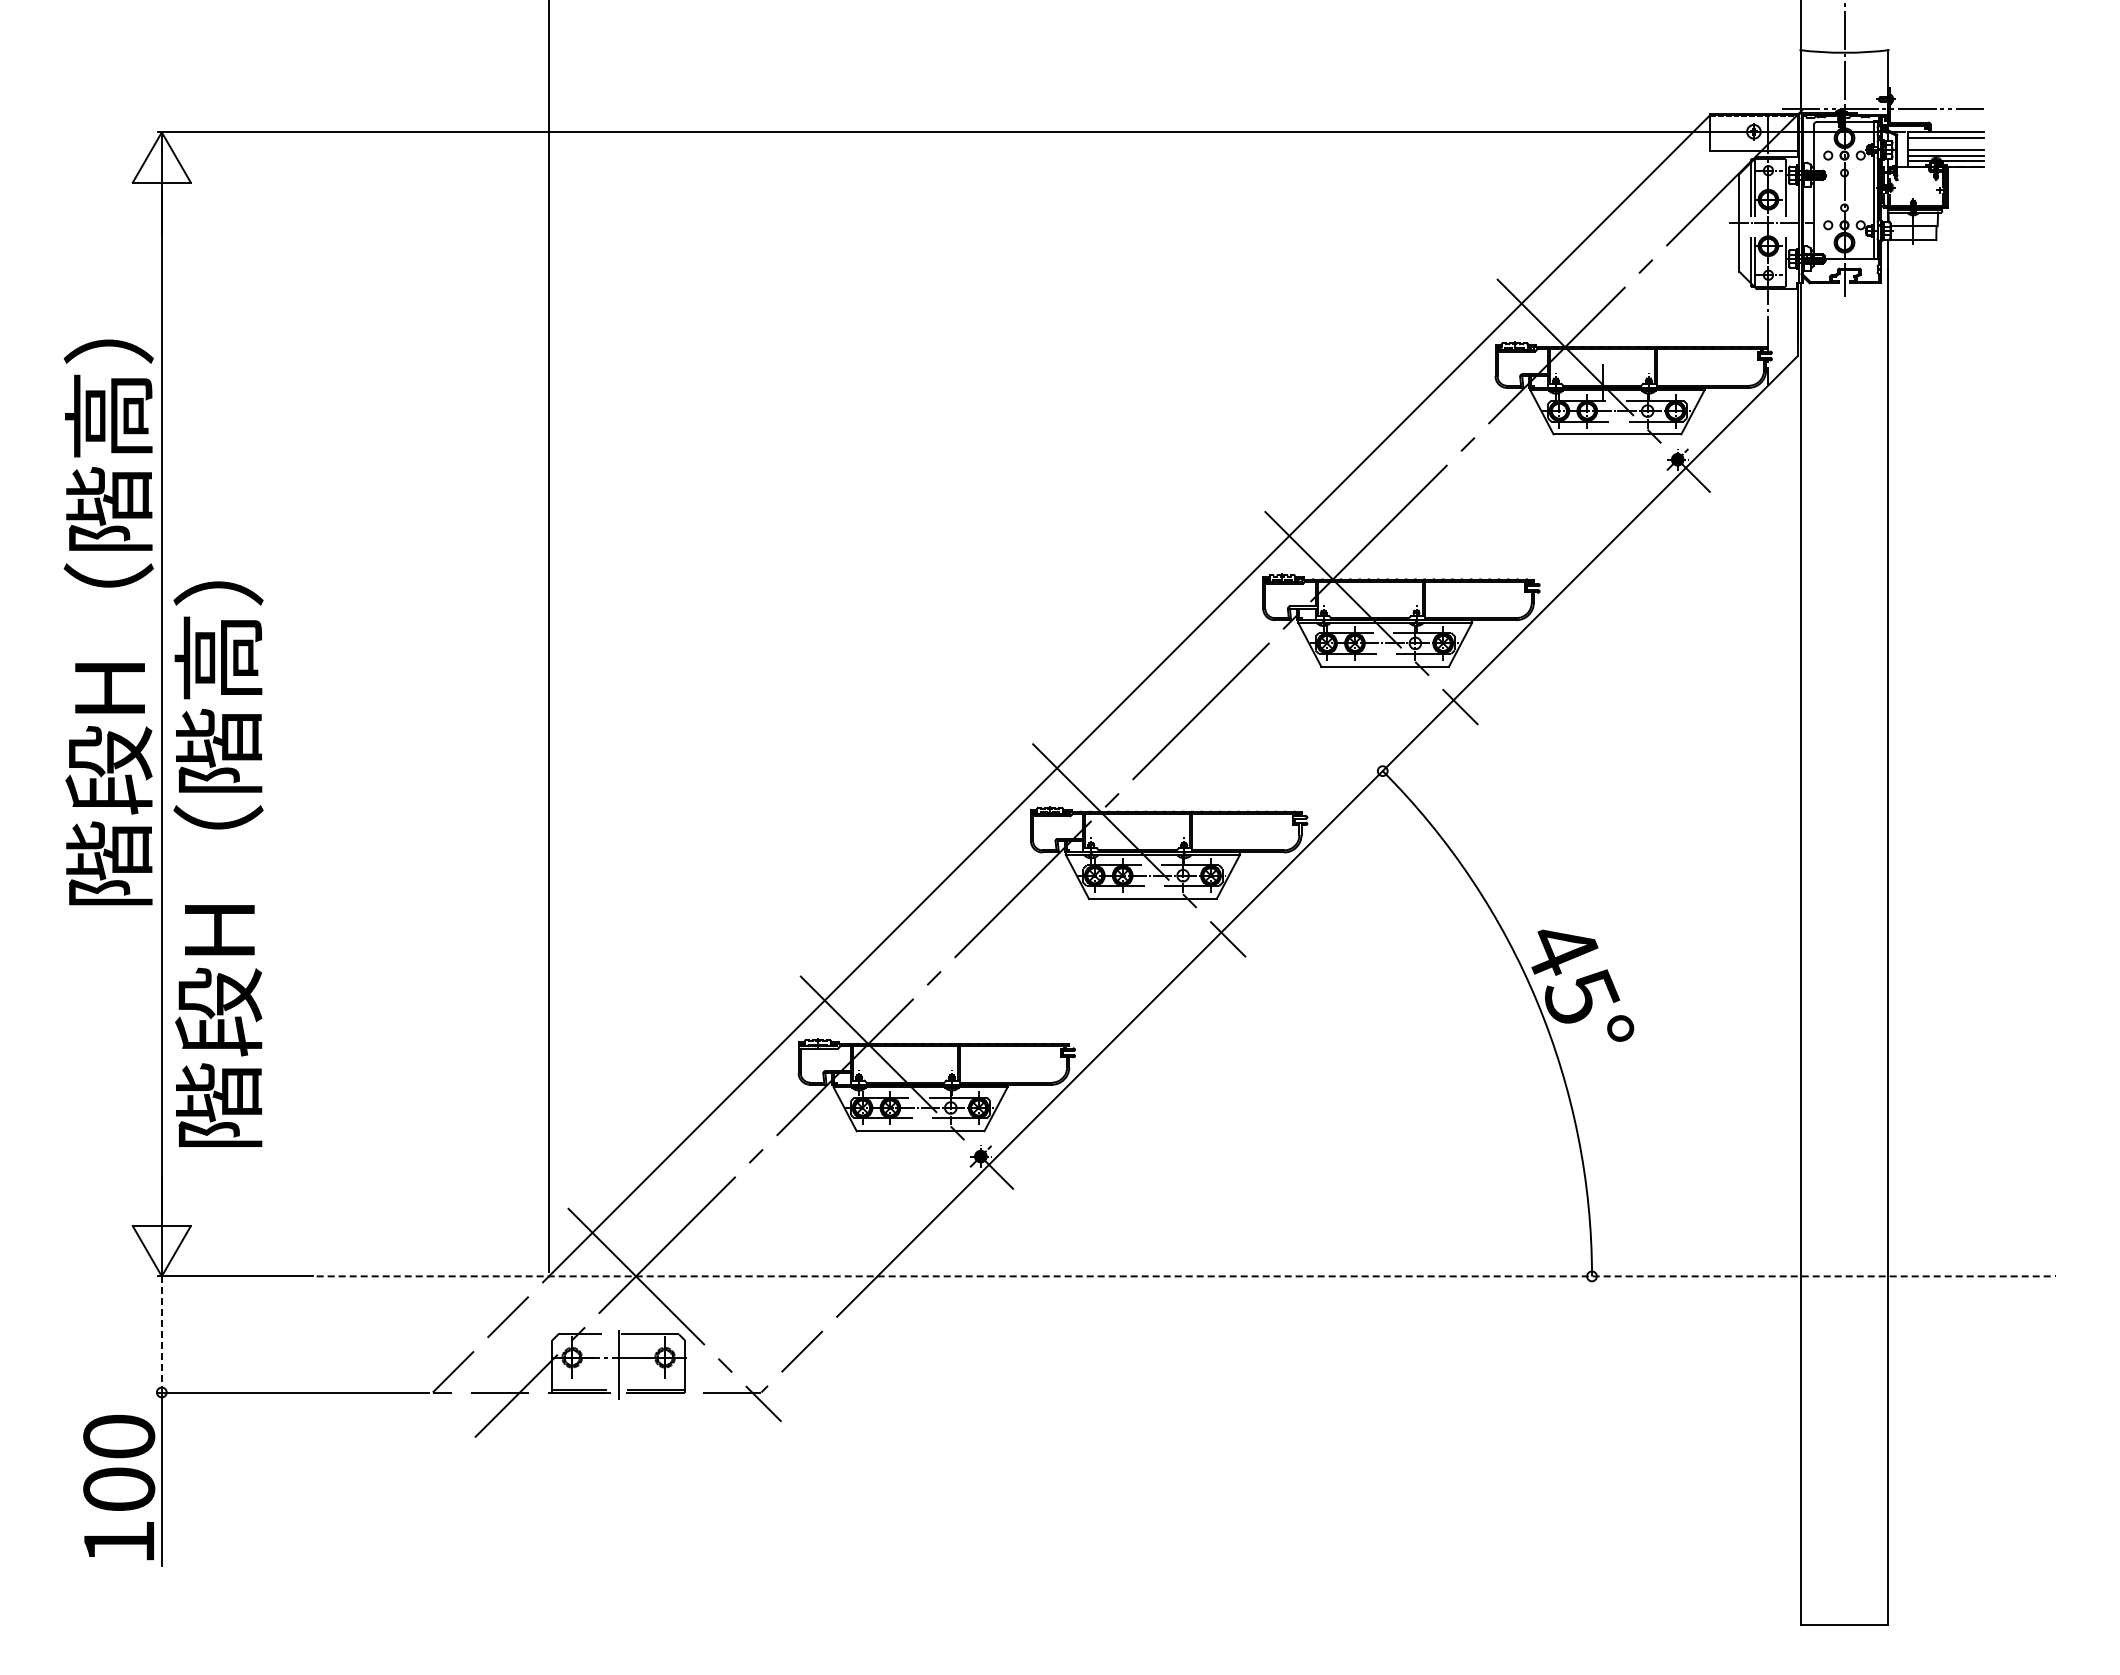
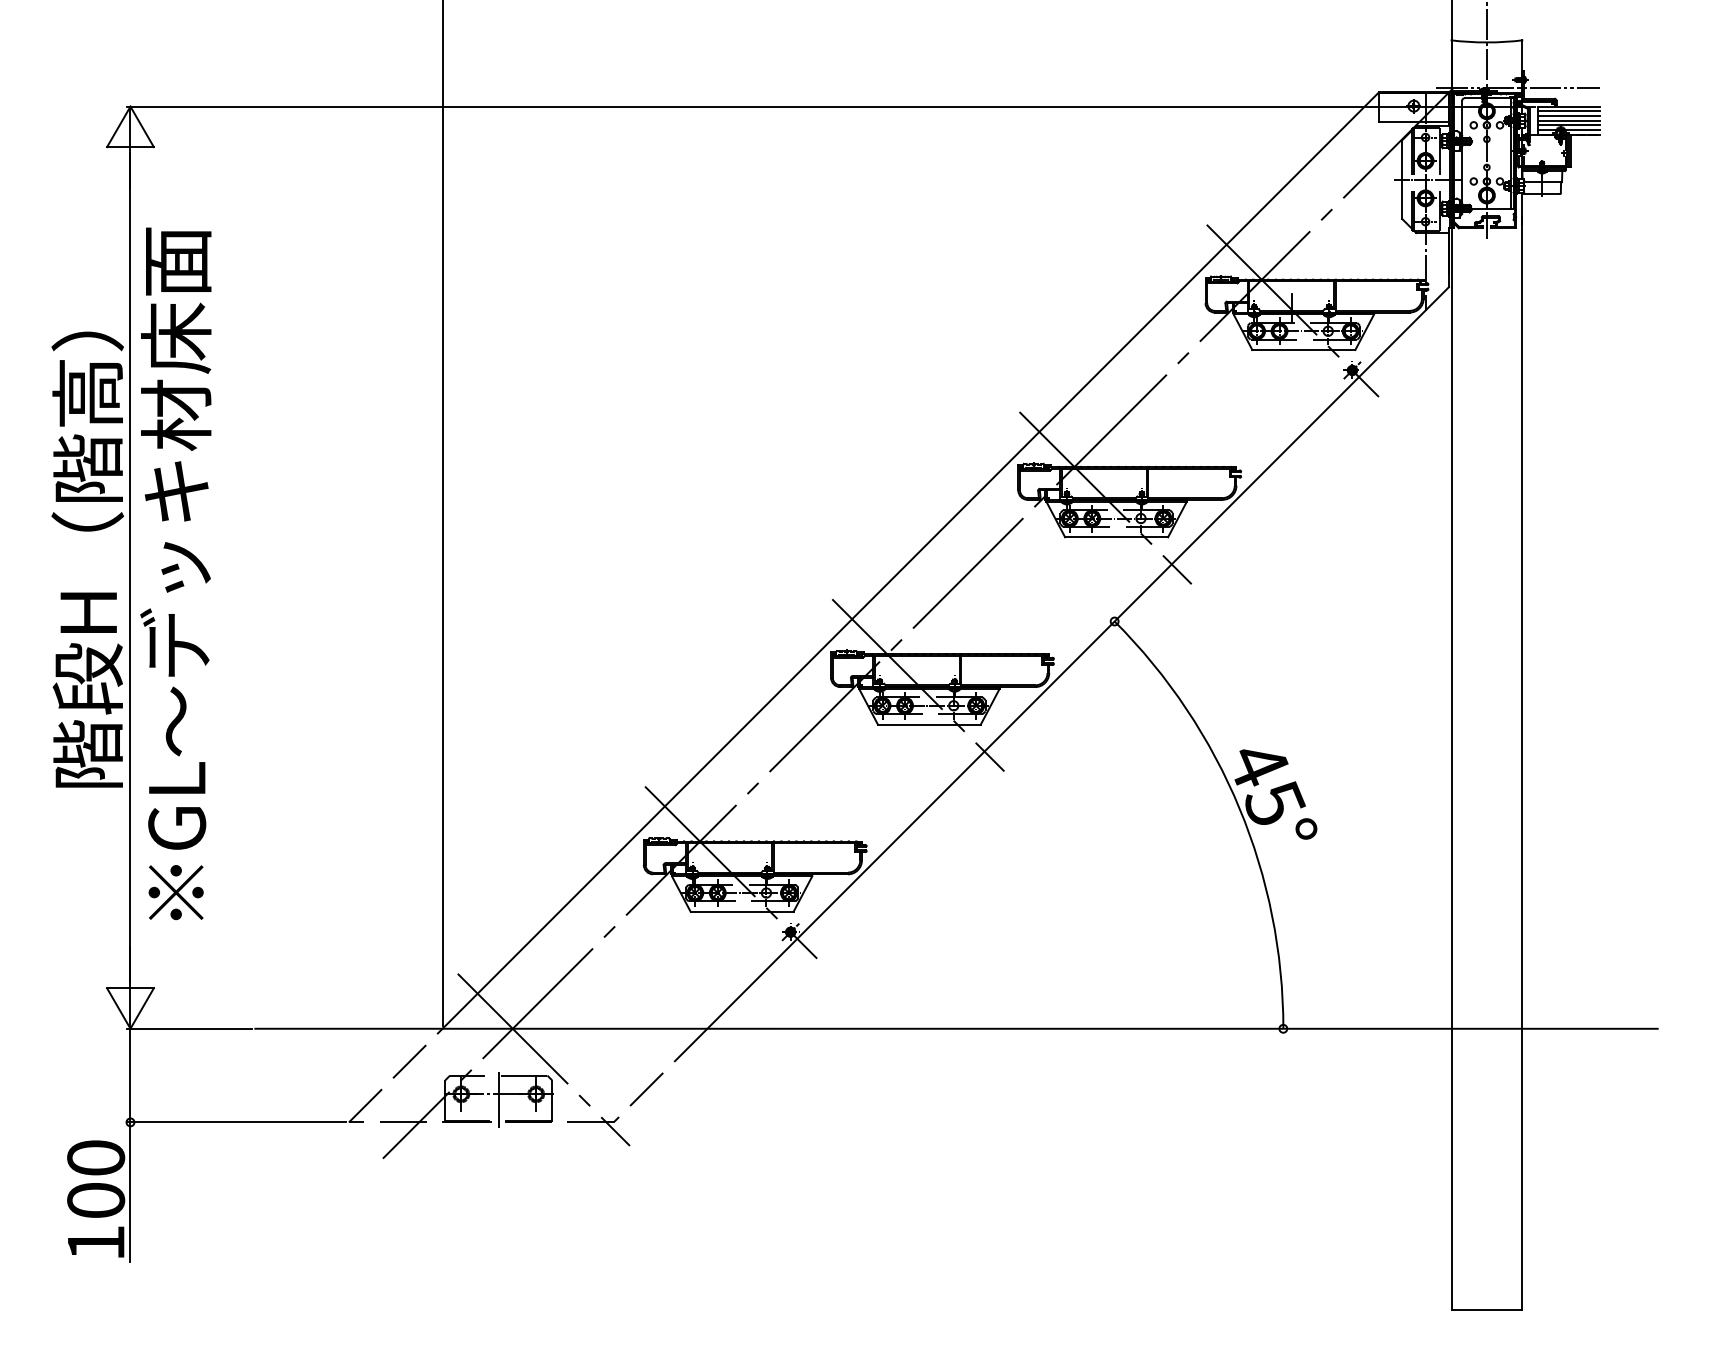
line: (1946, 144) -> (1569, 116), added
text: (108, 622) -> (87, 559), moved
text: (218, 714) -> (176, 575), 階段H（階高） -> ※GL～デッキ材床面
line: (1186, 1276) -> (956, 1028), dashed -> solid
line: (161, 1334) -> (130, 1075), dashed -> solid

